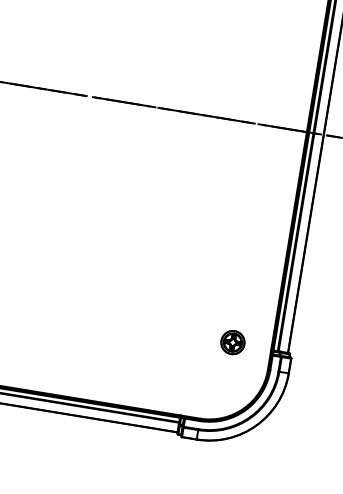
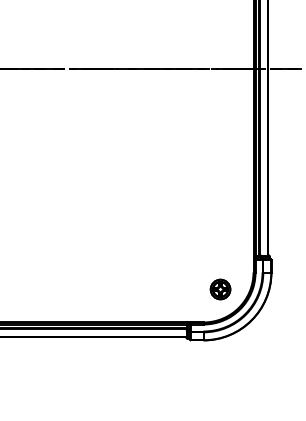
part: (232, 342) -> (220, 289), moved

